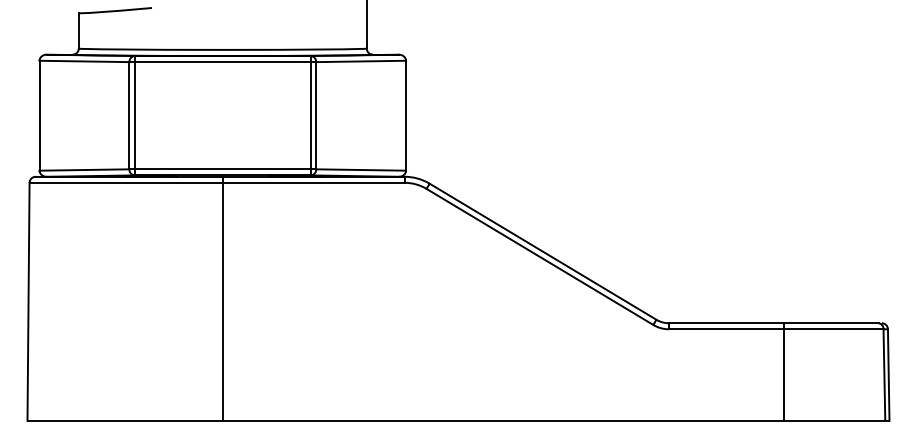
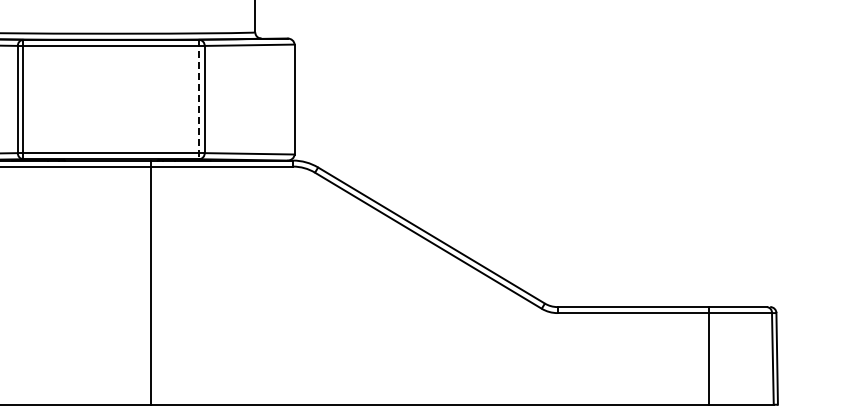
line: (310, 115) -> (198, 99), solid -> dashed
line: (222, 298) -> (150, 282), moved
line: (784, 371) -> (708, 355), moved

